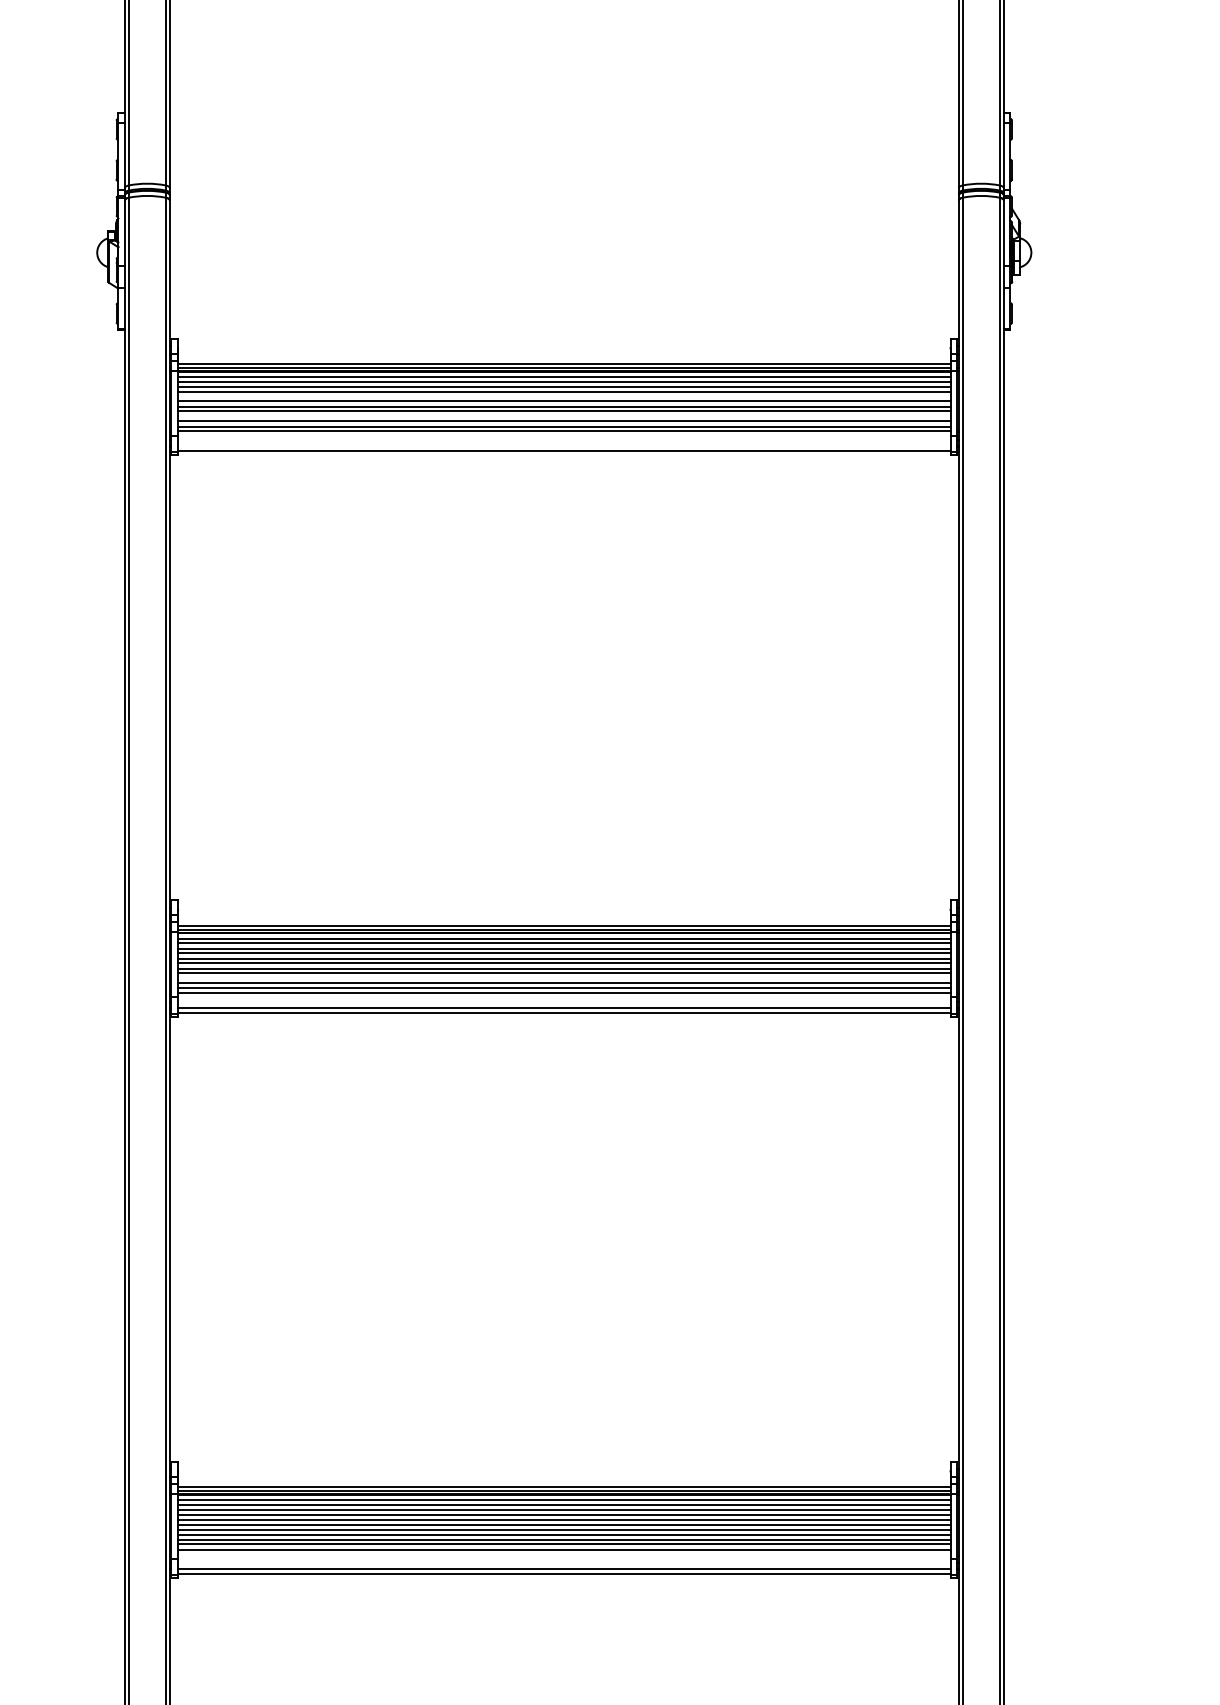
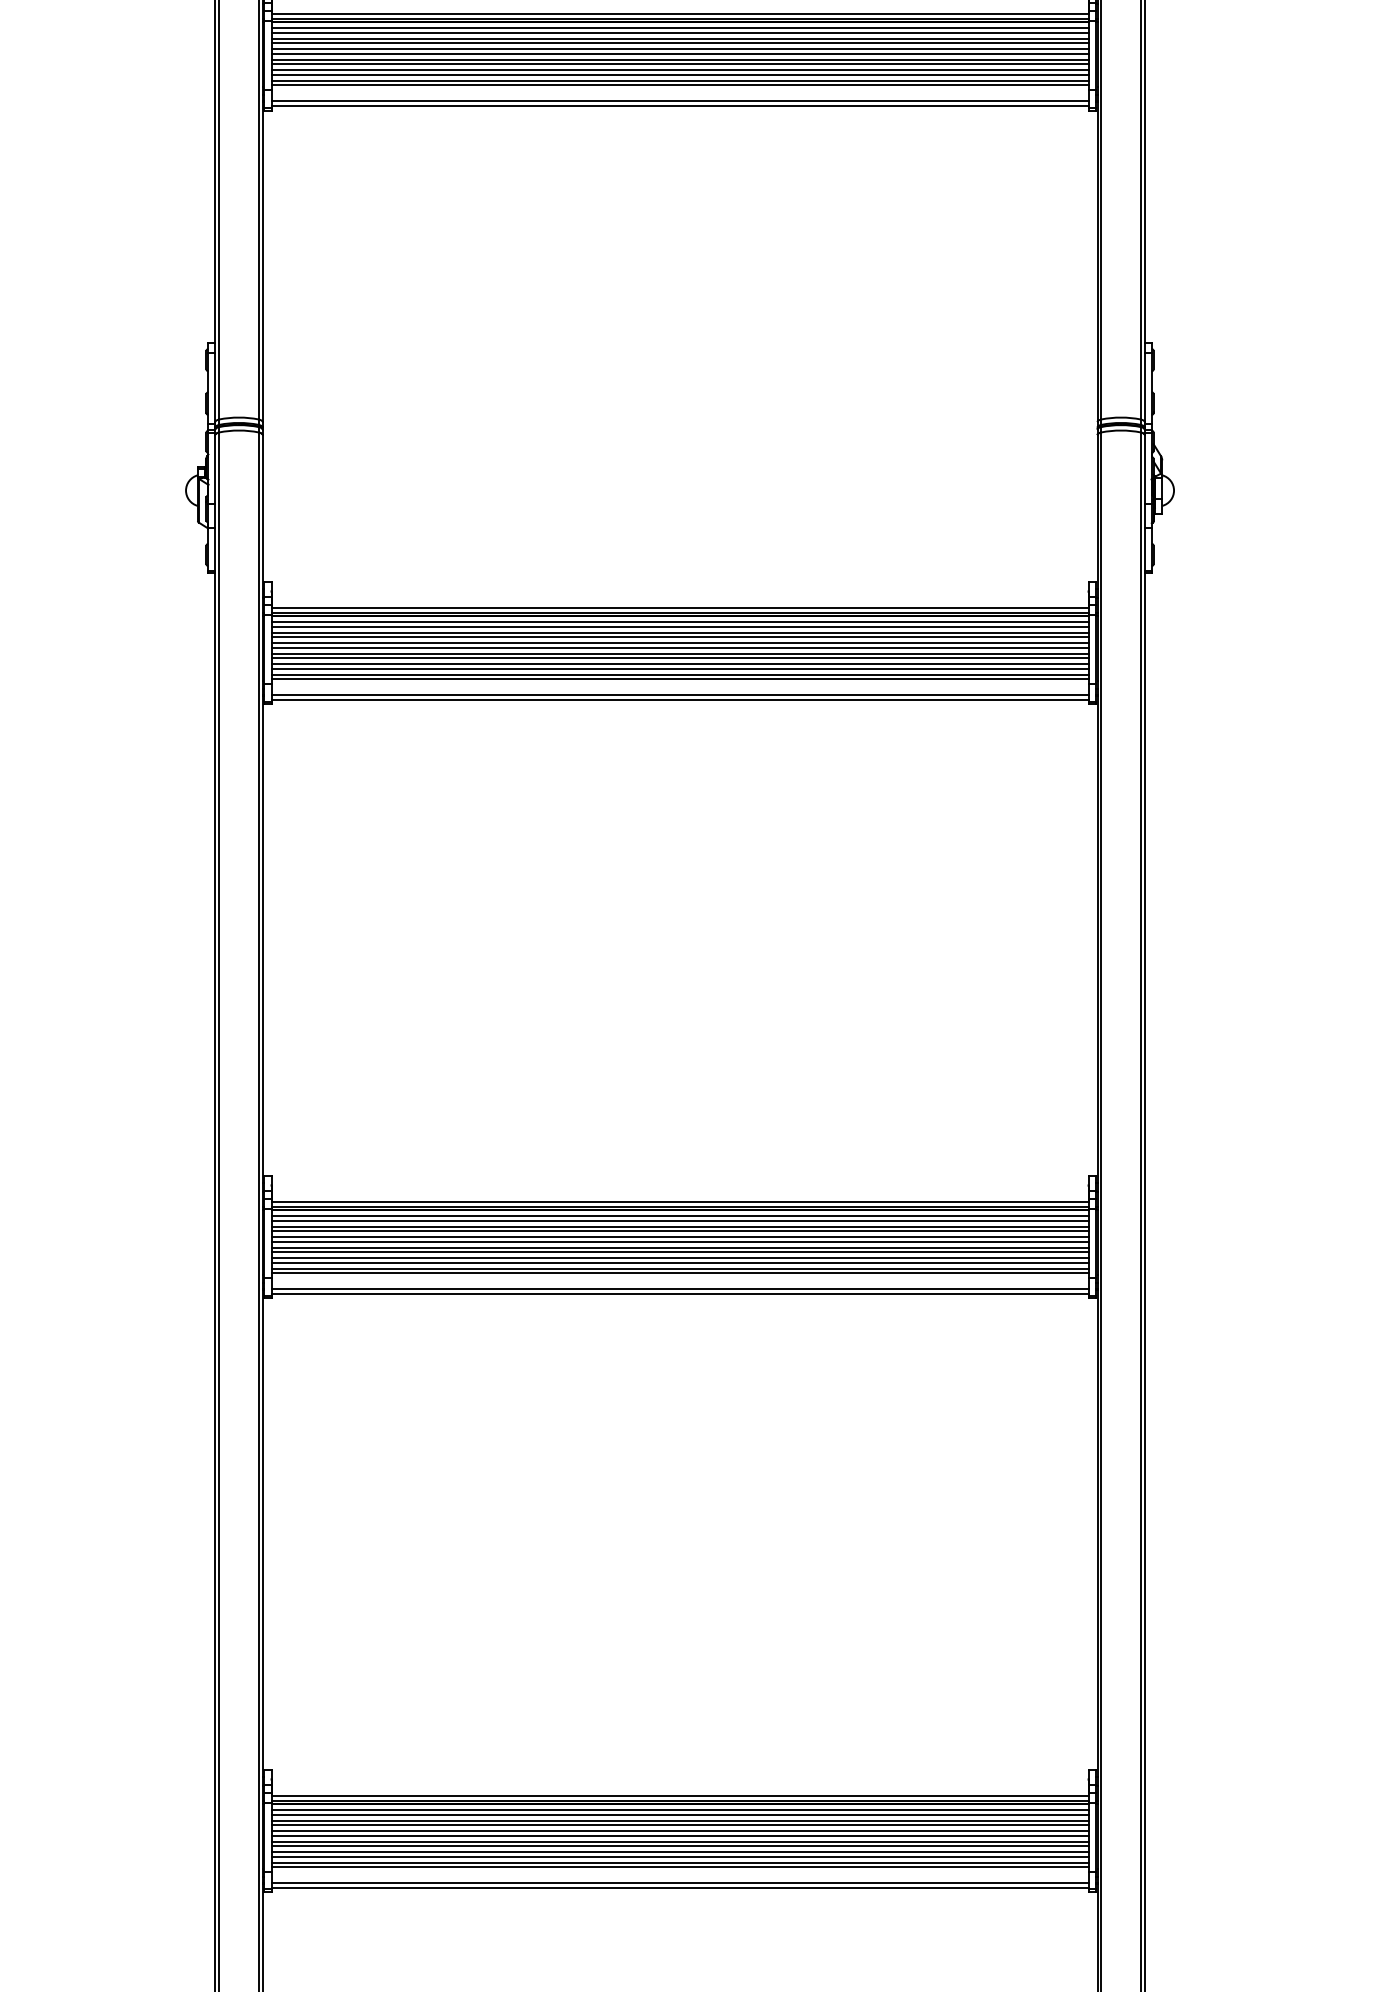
line: (563, 397) -> (679, 643), added
line: (563, 417) -> (679, 664), added
line: (563, 446) -> (679, 695), added
line: (563, 978) -> (679, 1258), added
line: (563, 1554) -> (679, 1867), added

